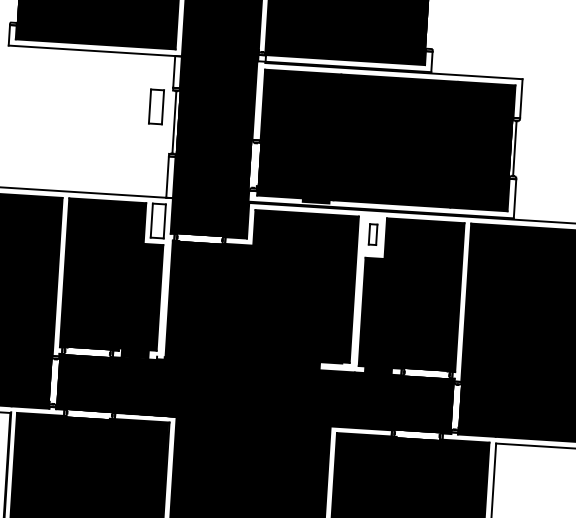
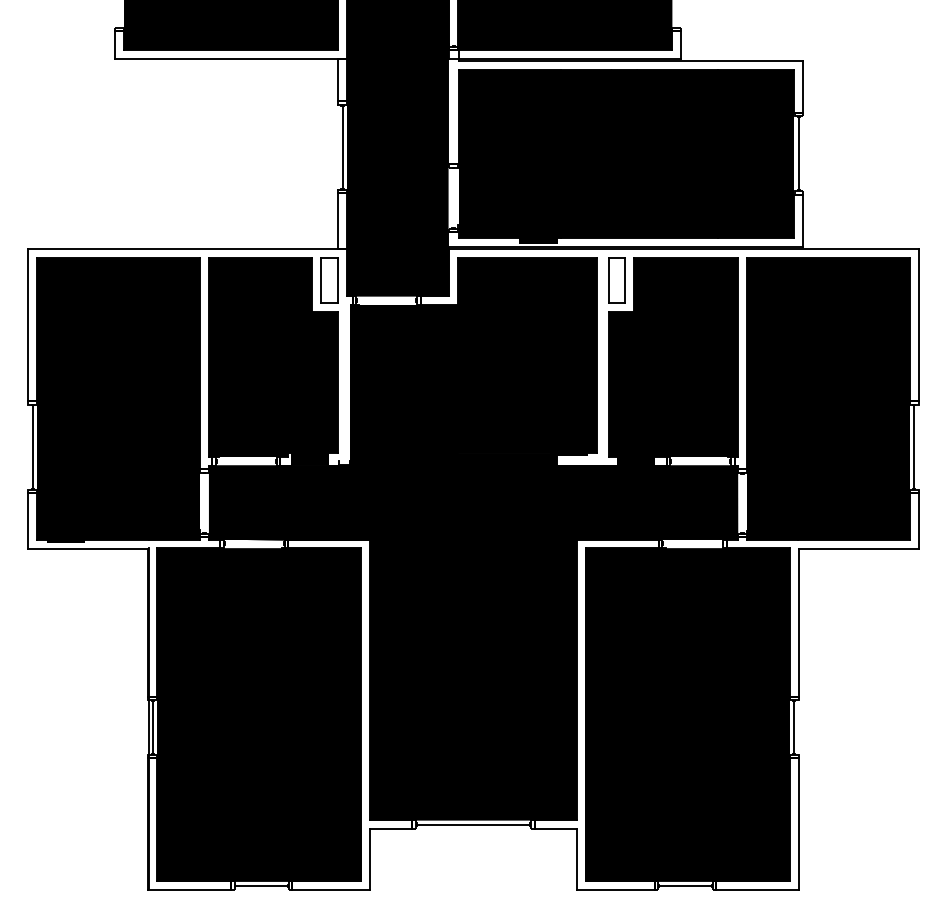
part: (156, 107) -> (317, 128), removed
part: (372, 234) -> (616, 280), size x1.67

